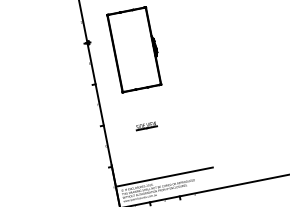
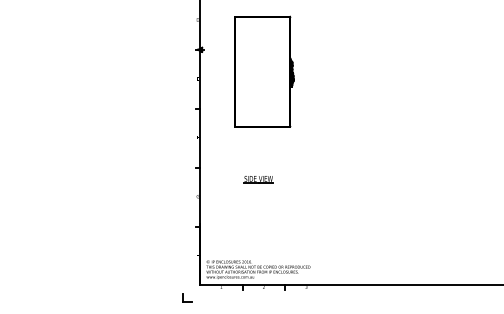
line: (164, 176) -> (269, 254), removed

